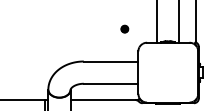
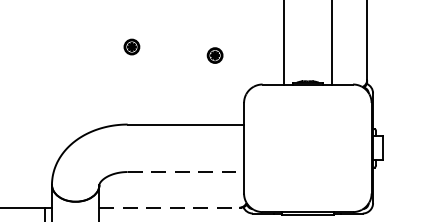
part: (85, 24) -> (131, 45), added
line: (111, 83) -> (186, 171), solid -> dashed
line: (103, 100) -> (169, 207), solid -> dashed

